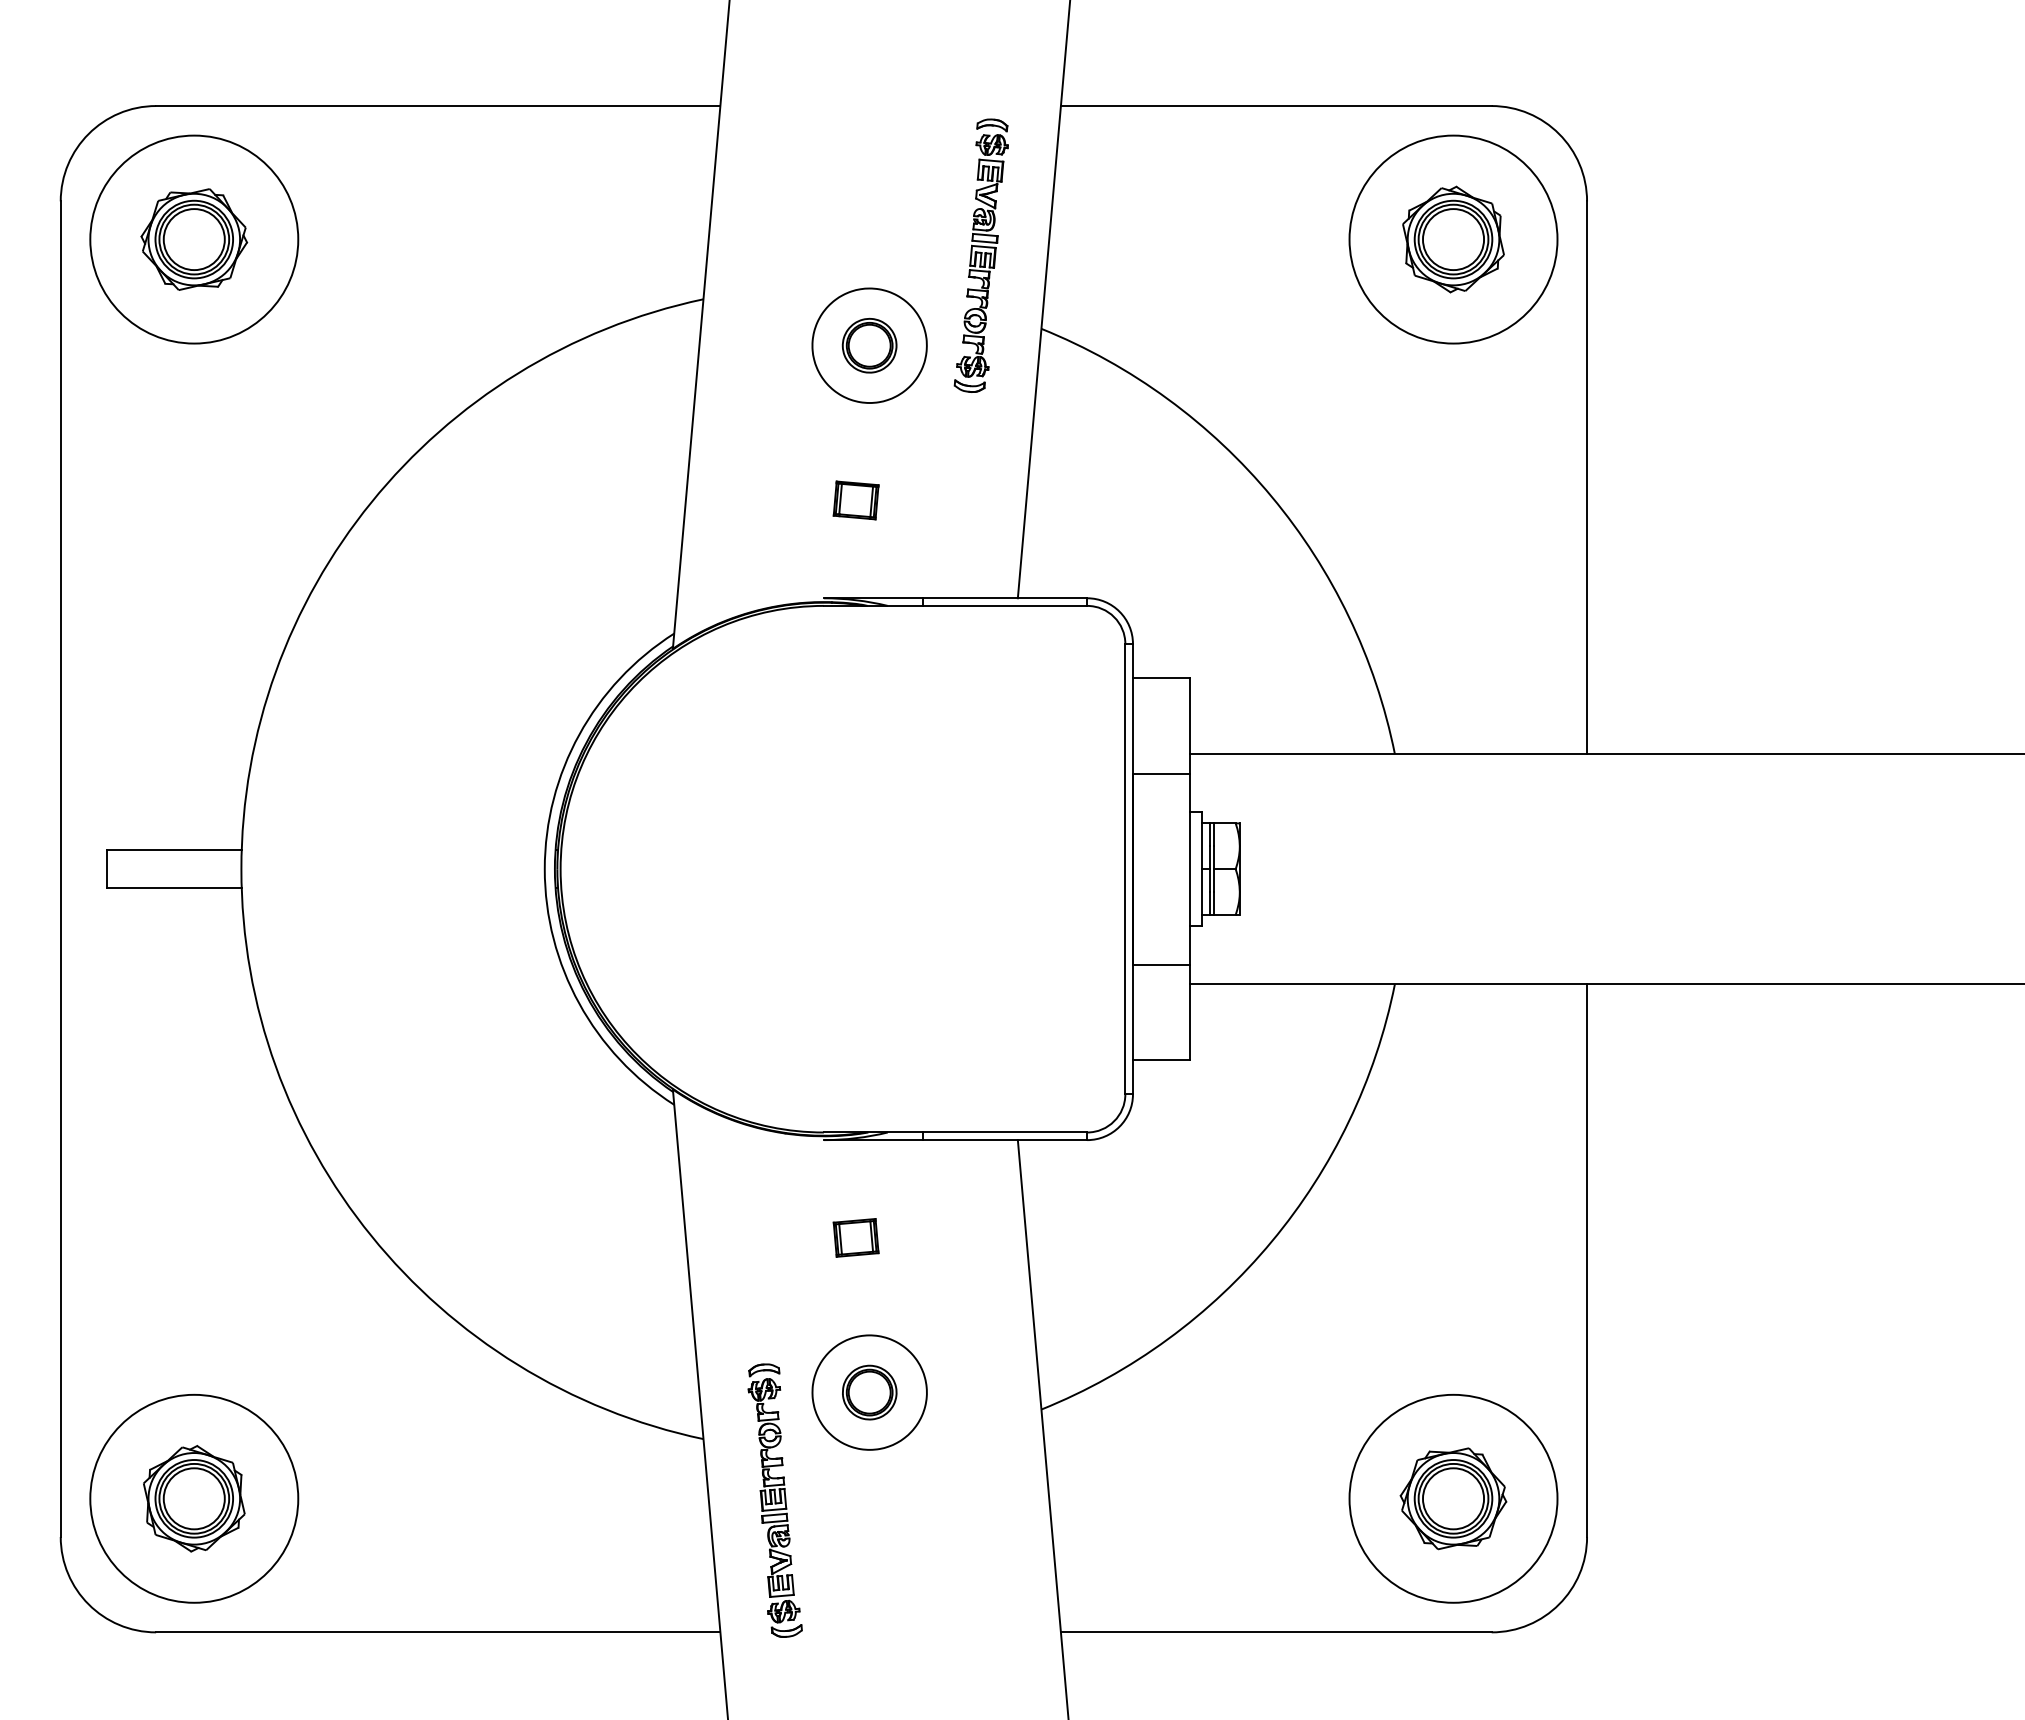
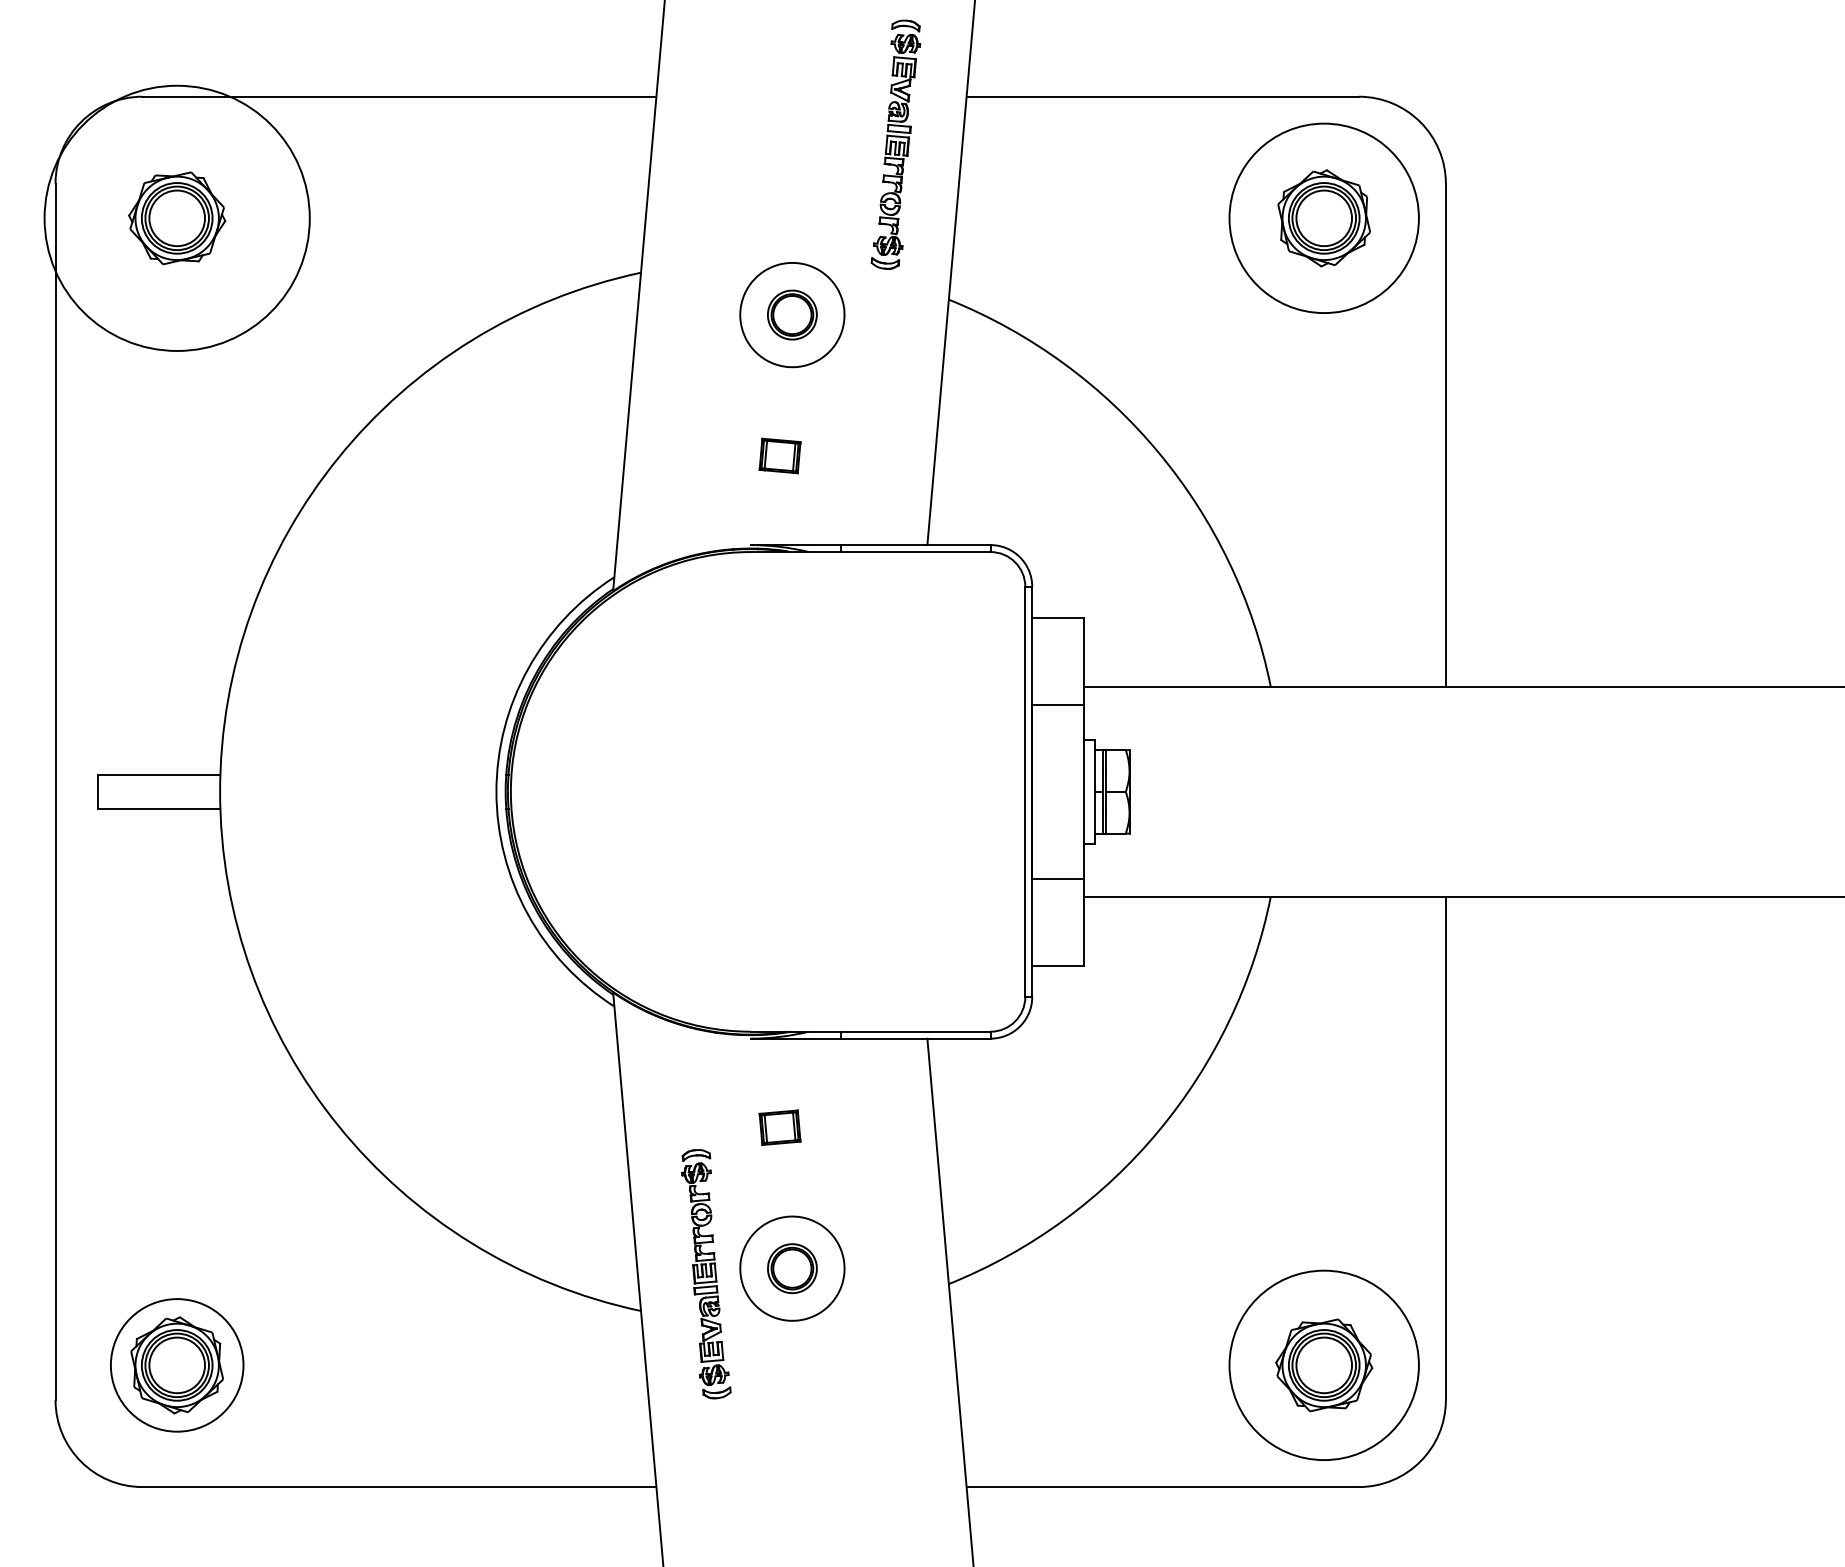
circle: (194, 239) -> (177, 218), size x1.4
part: (980, 255) -> (895, 144), moved
circle: (194, 1498) -> (177, 1365), size x0.7
part: (774, 1500) -> (705, 1274), moved

